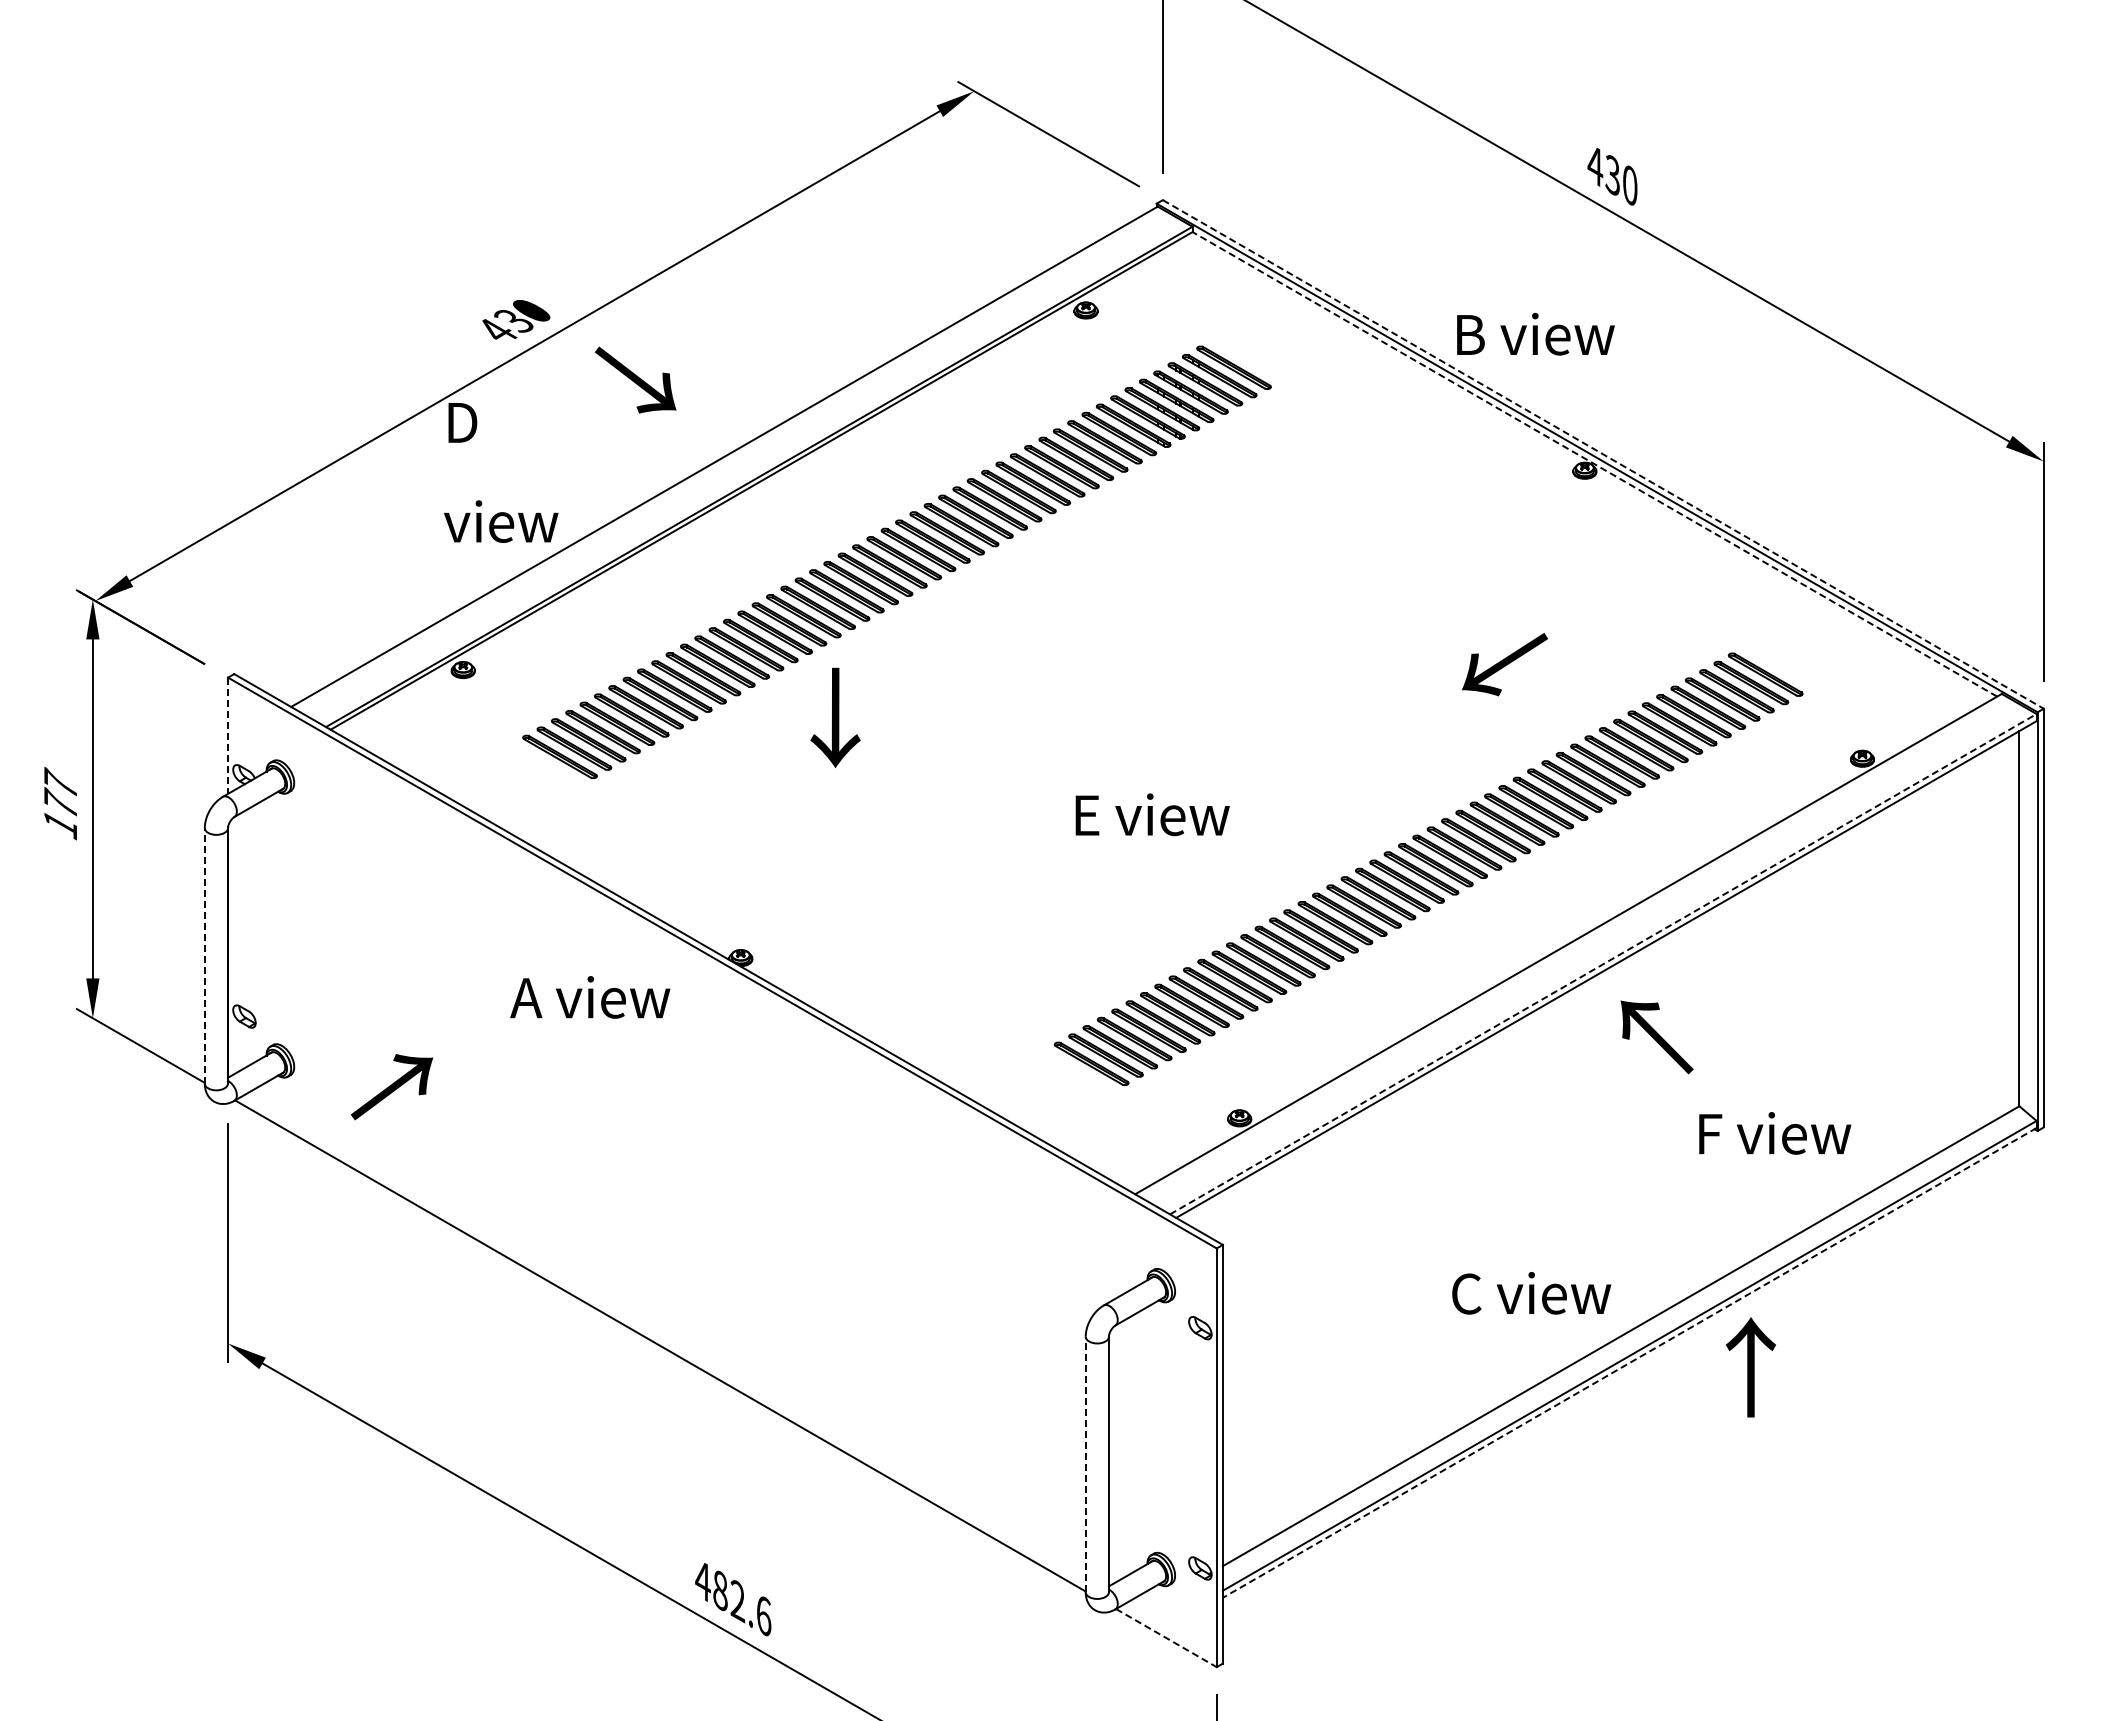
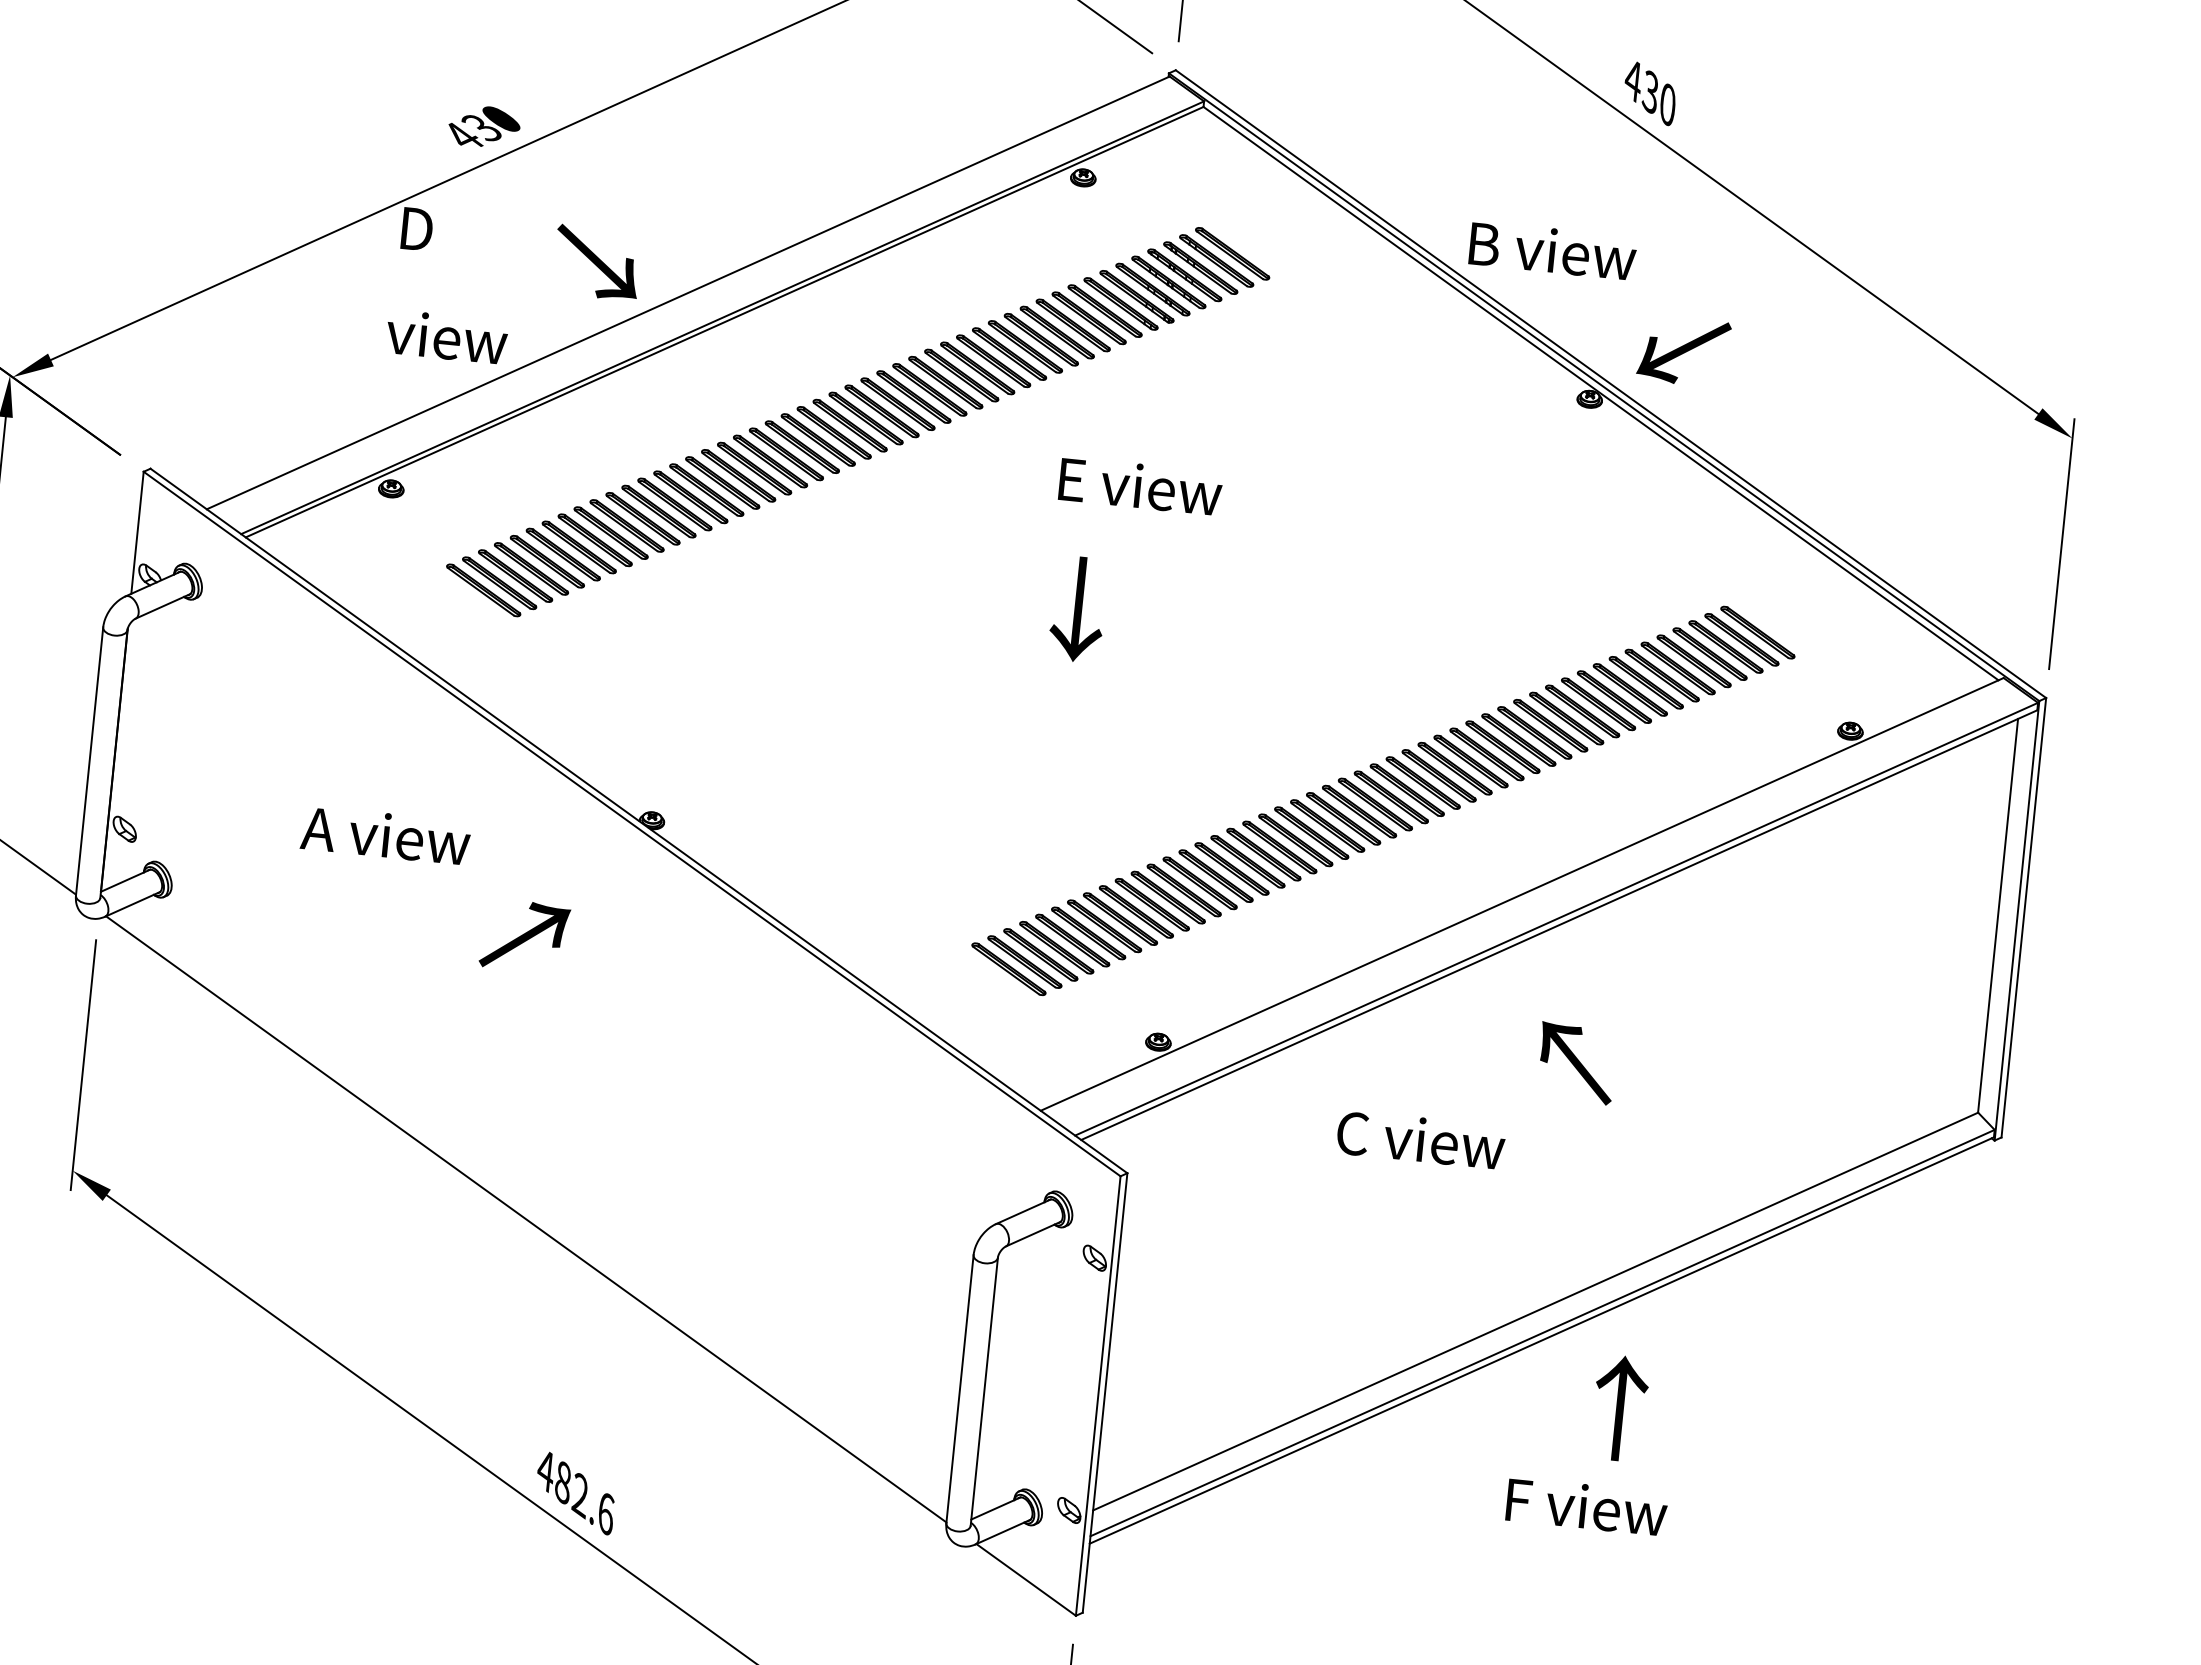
text: (635, 379) -> (597, 262), moved
line: (1603, 454) -> (1611, 384), dashed -> solid
line: (1594, 464) -> (1600, 393), dashed -> solid
text: (1504, 664) -> (1683, 351), moved
text: (835, 717) -> (1078, 608), moved
line: (228, 736) -> (137, 533), dashed -> solid
text: (1152, 814) -> (1140, 485), moved
line: (204, 955) -> (89, 760), dashed -> solid
line: (1603, 963) -> (1556, 918), dashed -> solid
text: (590, 997) -> (386, 835), moved
text: (1656, 1037) -> (1576, 1063), moved
text: (391, 1087) -> (524, 936), moved
text: (1775, 1133) -> (1587, 1506), moved
text: (1531, 1293) -> (1420, 1140), moved
line: (1629, 1362) -> (1541, 1340), dashed -> solid
text: (1750, 1367) -> (1619, 1408), moved
line: (1085, 1464) -> (959, 1389), dashed -> solid
line: (1166, 1638) -> (1026, 1580), dashed -> solid

